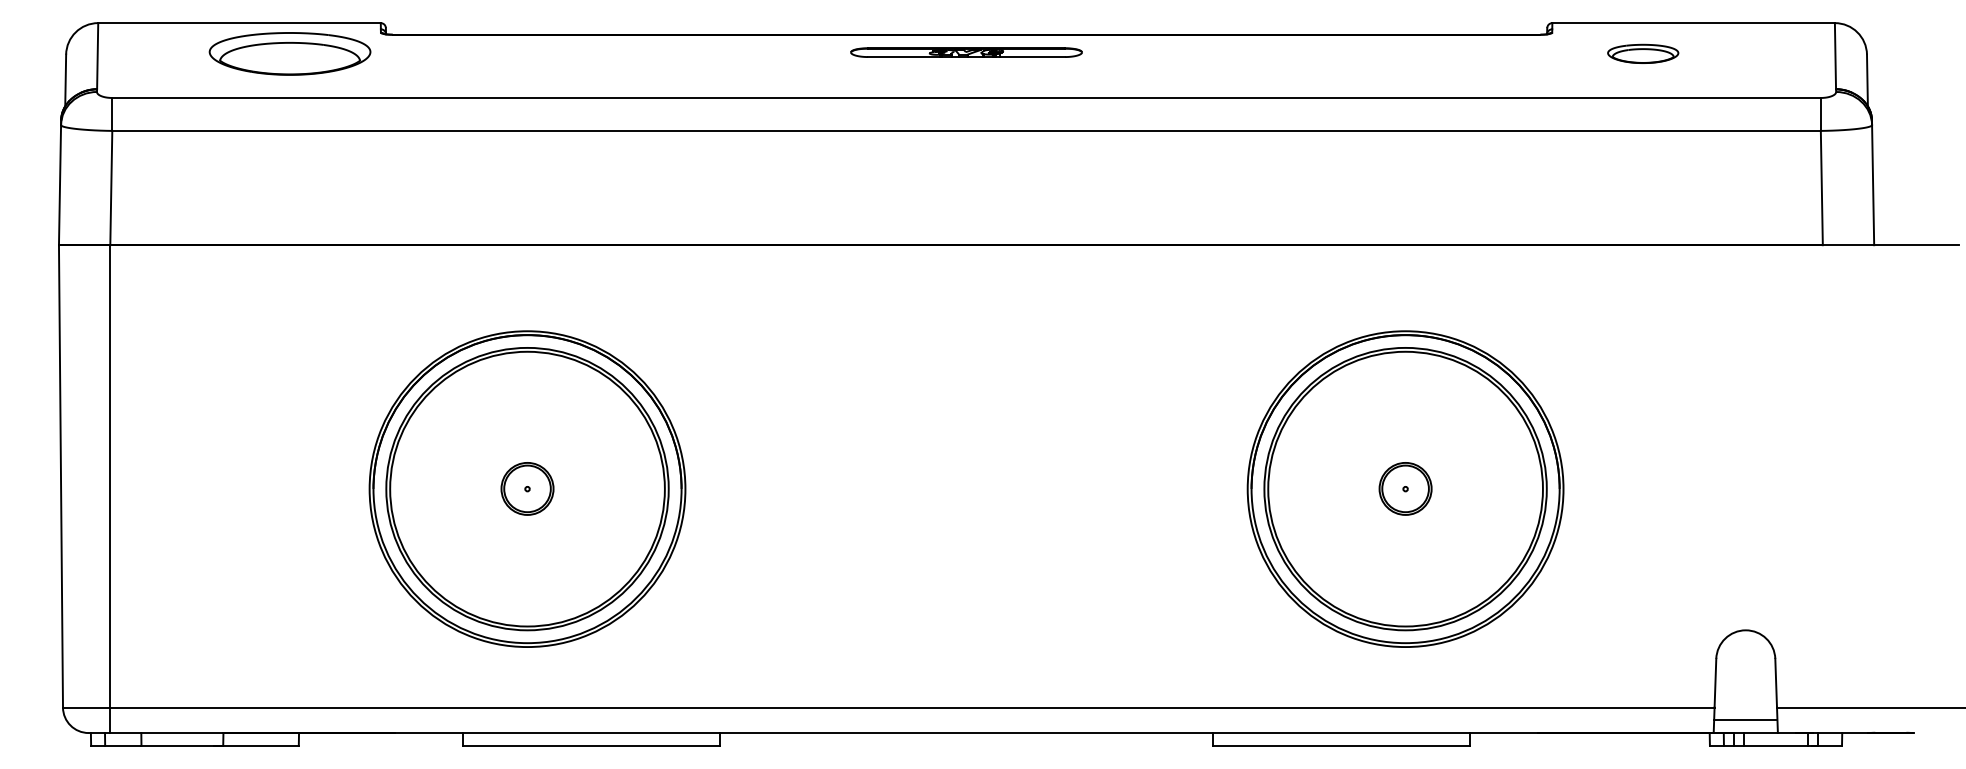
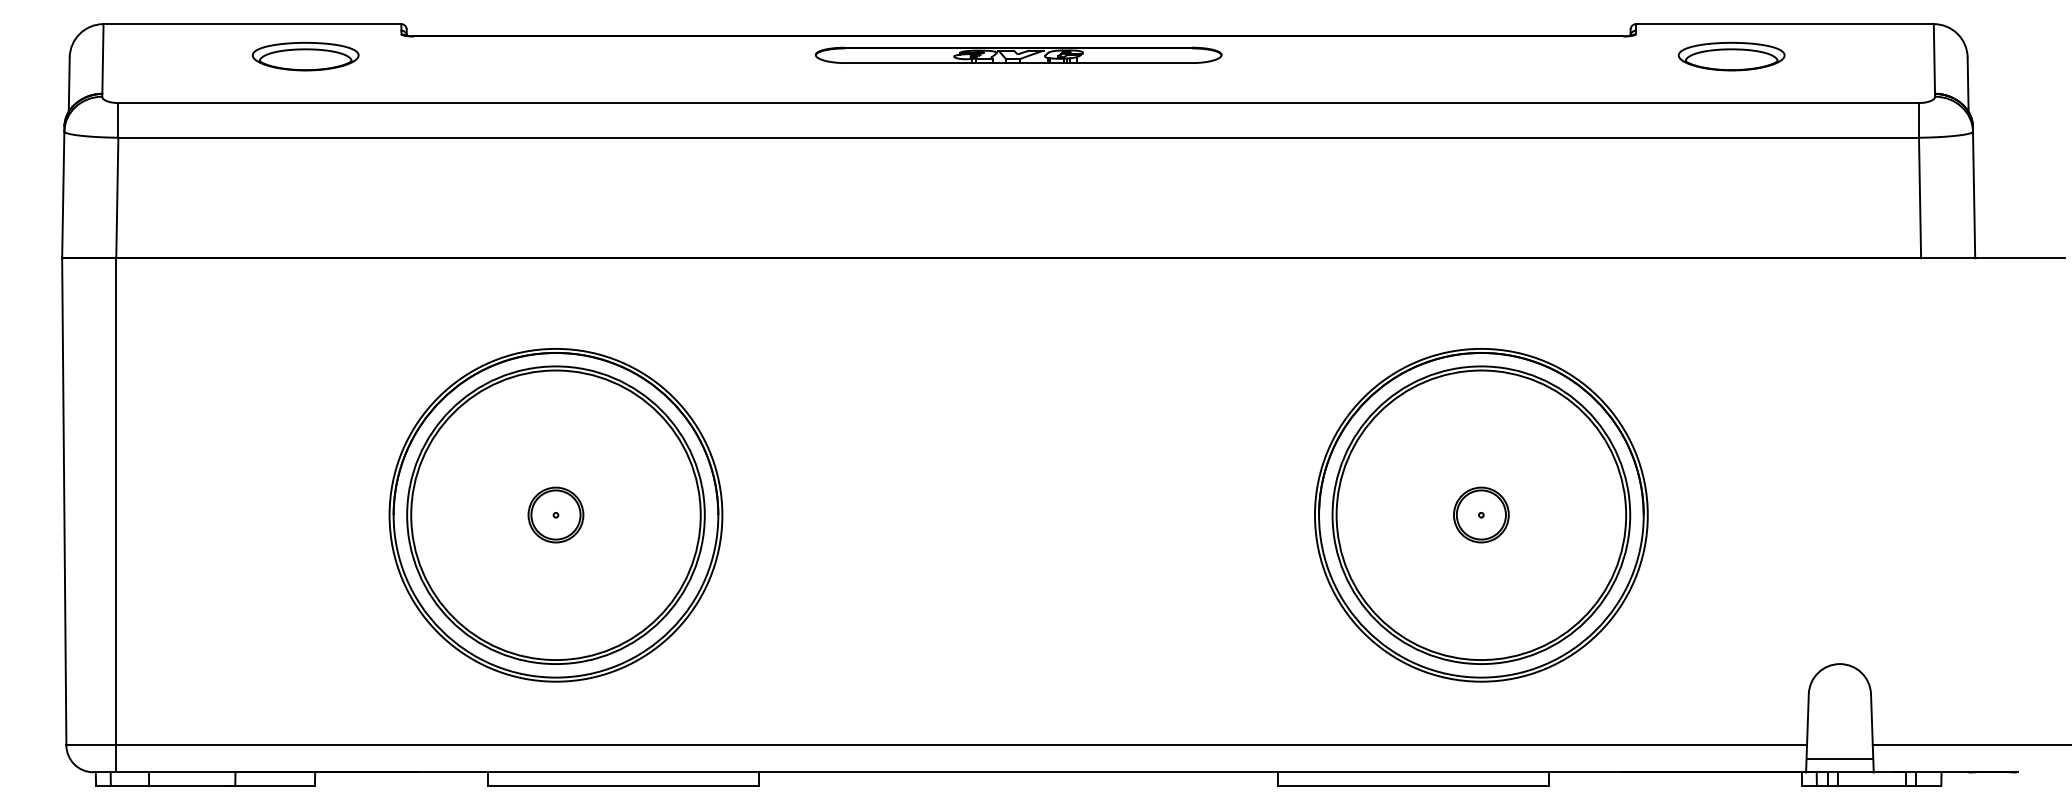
part: (966, 52) -> (1018, 55), size x1.67
part: (289, 53) -> (305, 56), size x0.62
part: (1643, 53) -> (1732, 56), size x1.43

